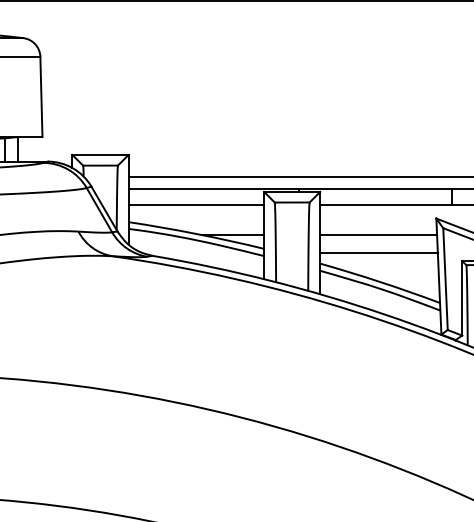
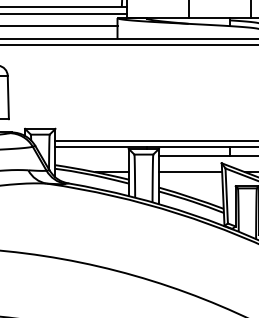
line: (195, 204) -> (91, 155), removed
line: (378, 252) -> (190, 181), removed

